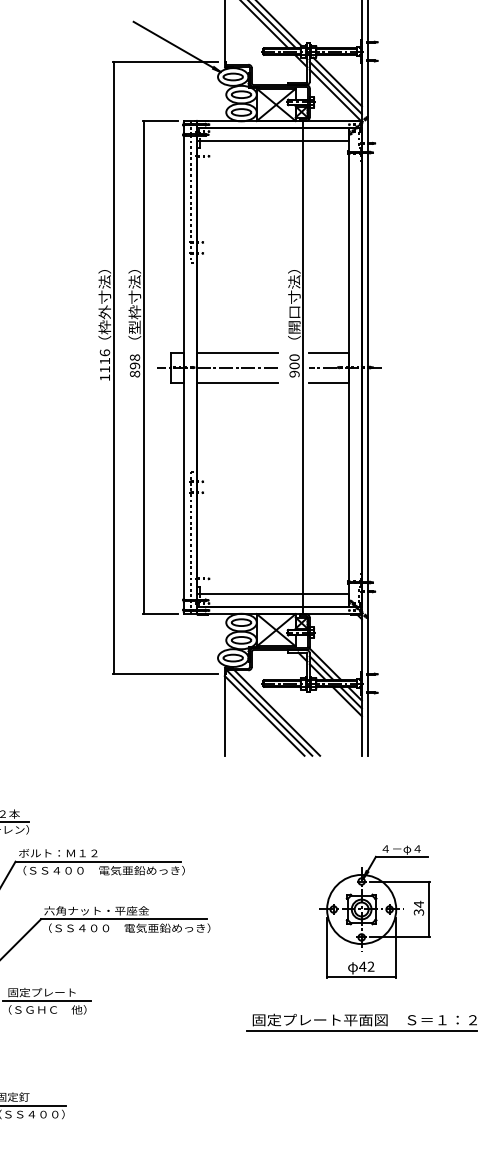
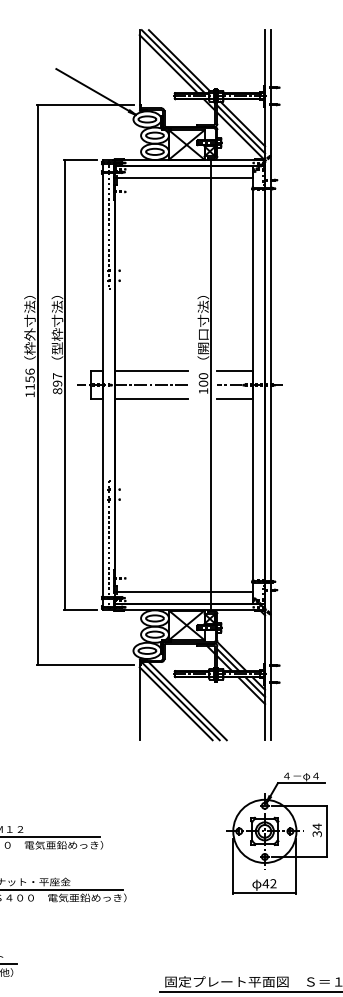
text: (134, 357) -> (57, 375), 898 -> 897
text: (105, 360) -> (30, 378), 1116 -> 1156
text: (294, 373) -> (203, 390), 900 -> 100
part: (374, 911) -> (276, 833), moved

